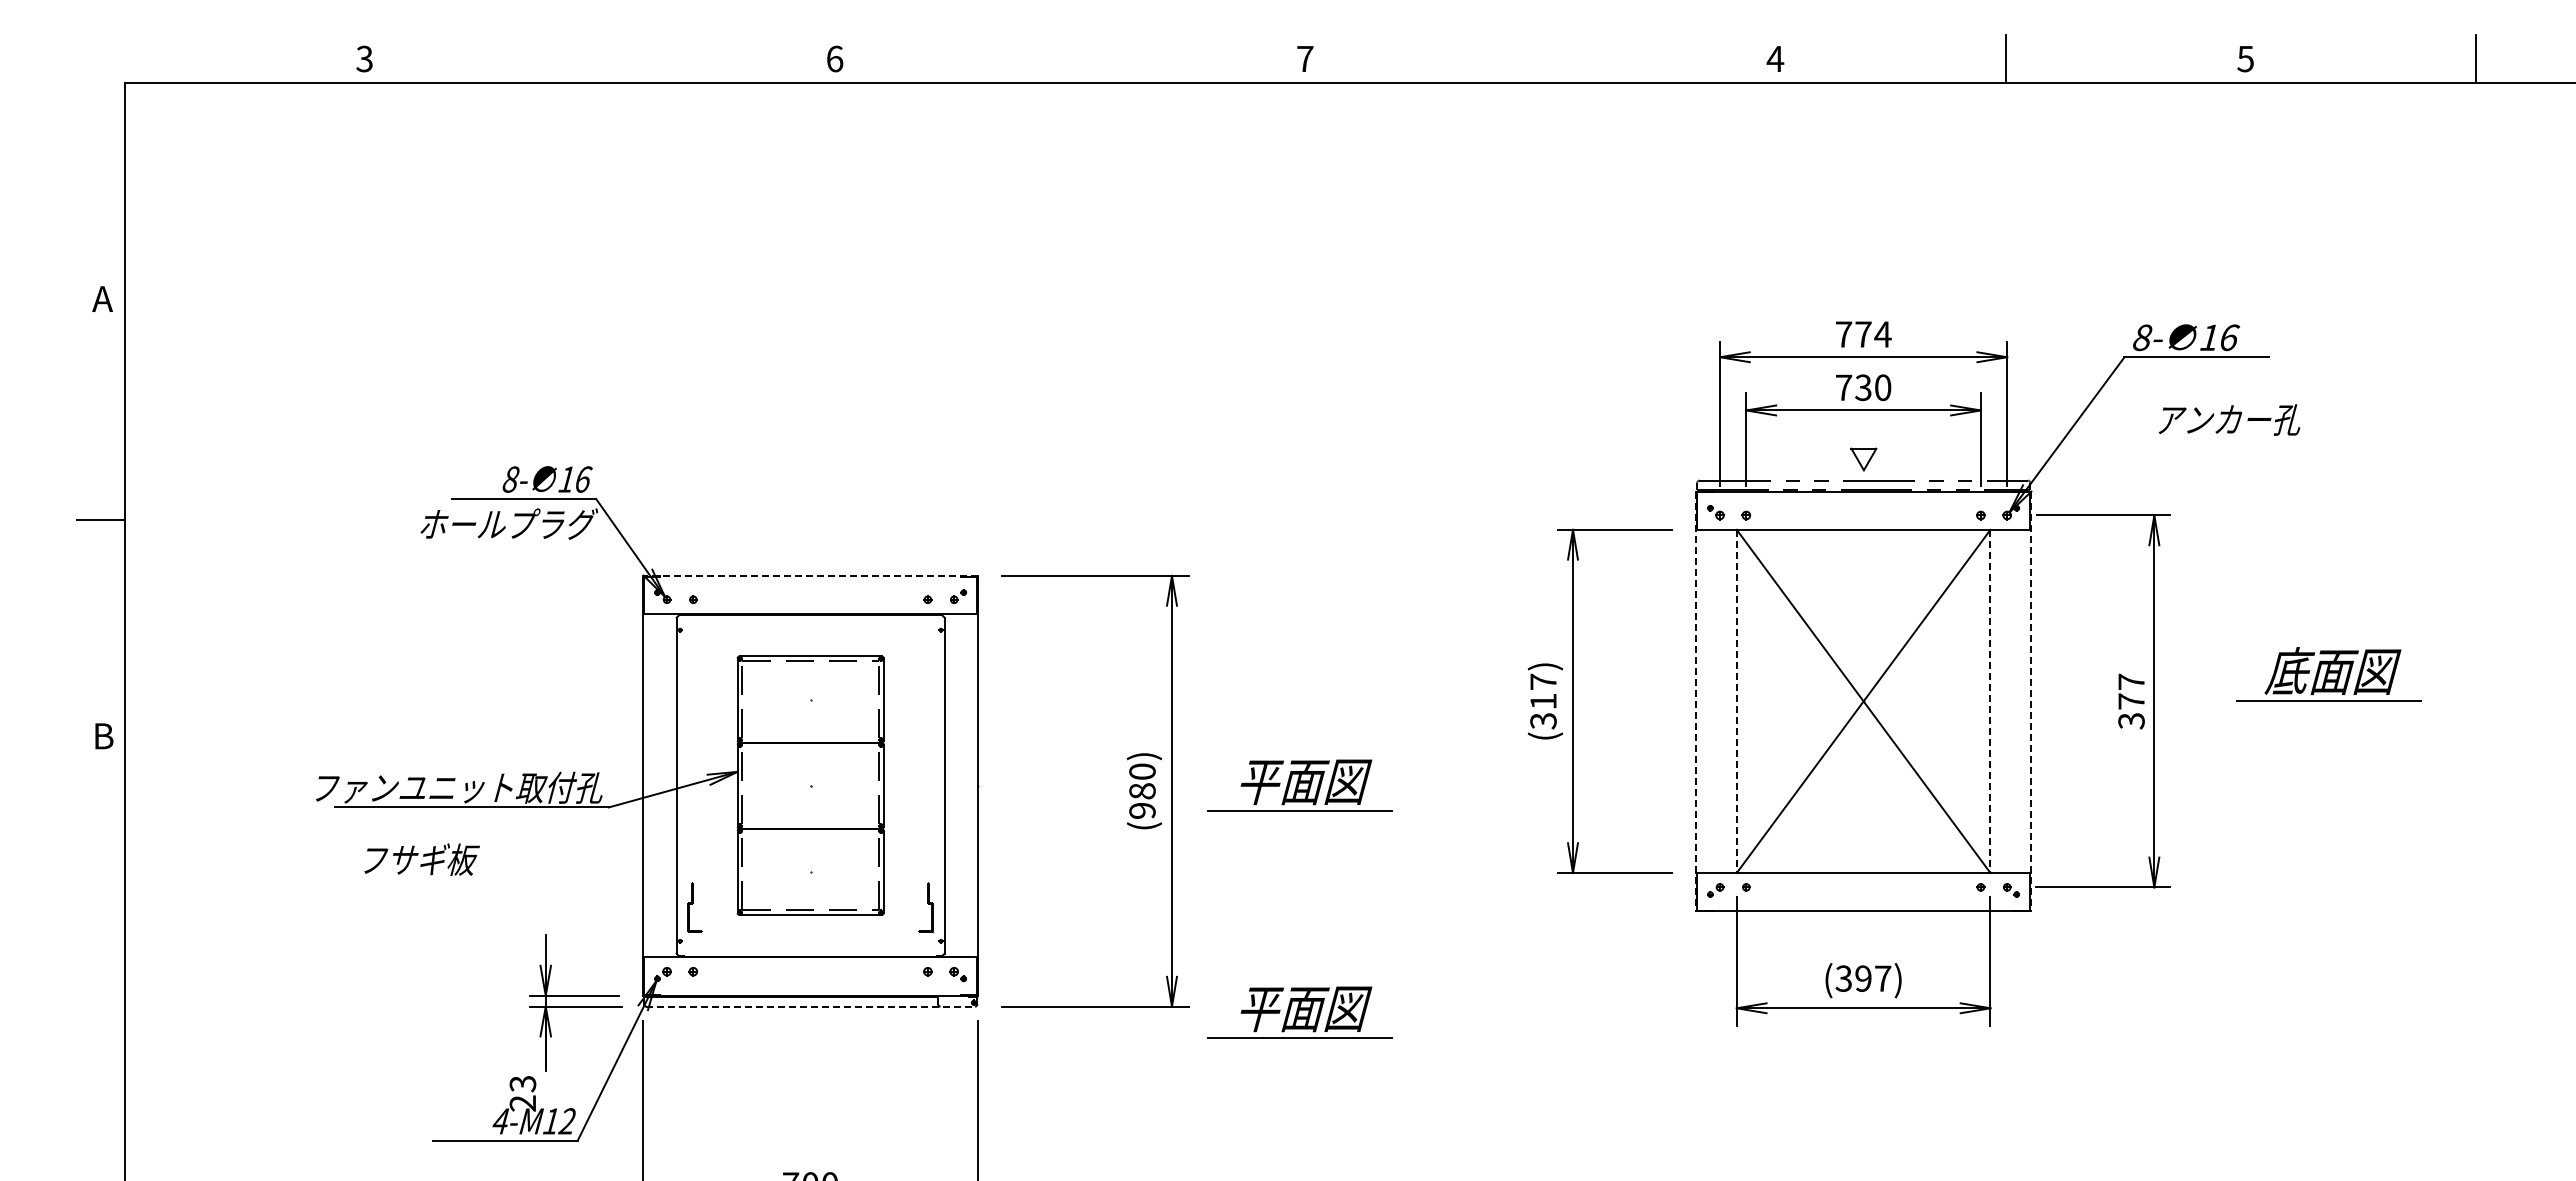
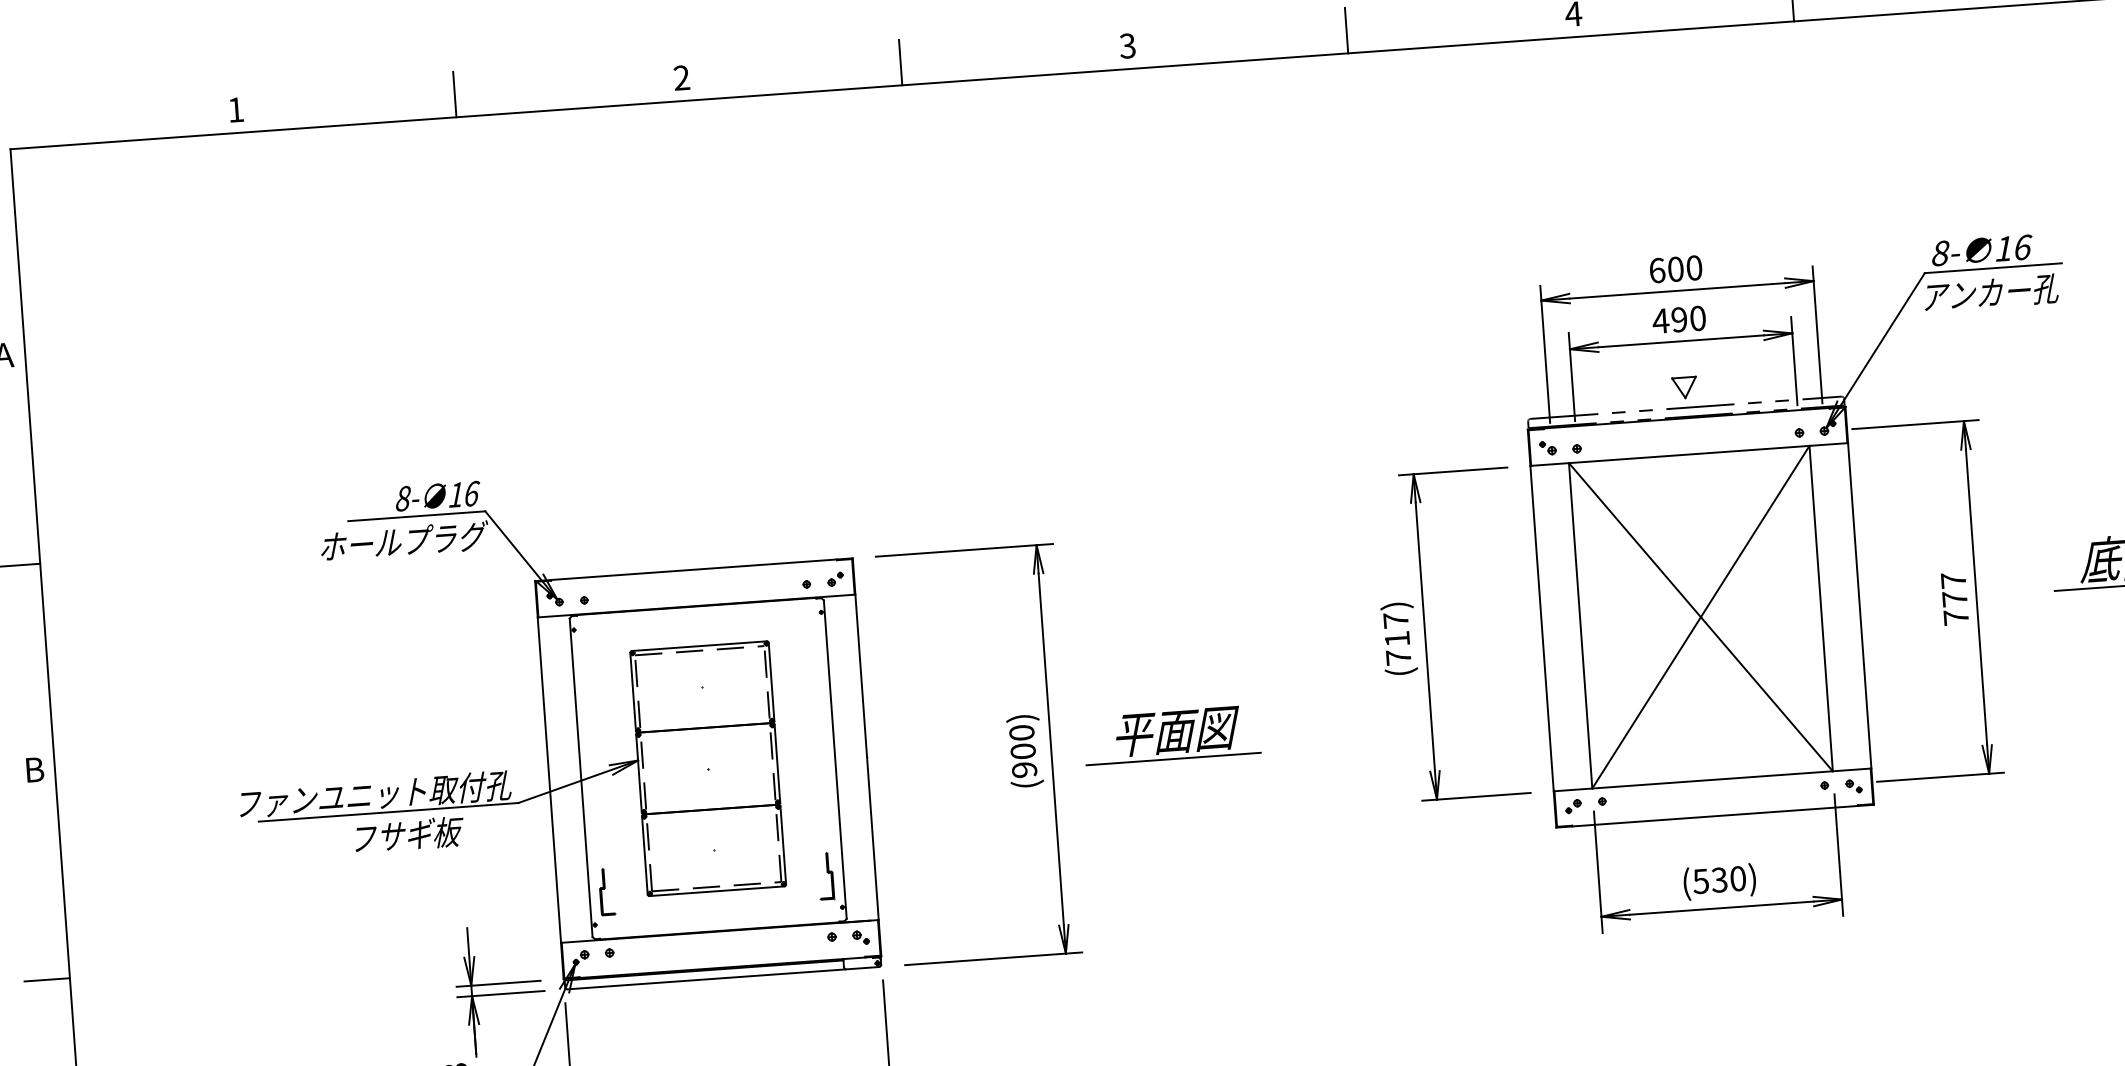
text: (364, 58) -> (235, 109), 3 -> 1
text: (834, 58) -> (681, 77), 6 -> 2
text: (1304, 58) -> (1127, 45), 7 -> 3
line: (595, 59) -> (454, 94), added
line: (1065, 59) -> (900, 62), added
line: (1535, 59) -> (1346, 30), added
text: (1863, 334) -> (1675, 269), 774 -> 600
text: (1853, 387) -> (1669, 320), 730 -> 490
text: (2229, 419) -> (1991, 292), moved
line: (810, 575) -> (693, 569), dashed -> solid
line: (1696, 701) -> (1542, 628), dashed -> solid
line: (1736, 701) -> (1580, 625), dashed -> solid
line: (1990, 701) -> (1821, 608), dashed -> solid
line: (2031, 701) -> (1860, 605), dashed -> solid
text: (1543, 721) -> (1398, 658), (317) -> (717)
text: (2131, 721) -> (1956, 618), 377 -> 777
text: (1142, 791) -> (1023, 751), (980) -> (900)
text: (421, 859) -> (408, 834), moved
line: (101, 957) -> (47, 979), added
text: (1863, 978) -> (1719, 879), (397) -> (530)
line: (811, 1006) -> (724, 977), dashed -> solid
part: (1299, 1012) -> (1187, 950), removed

